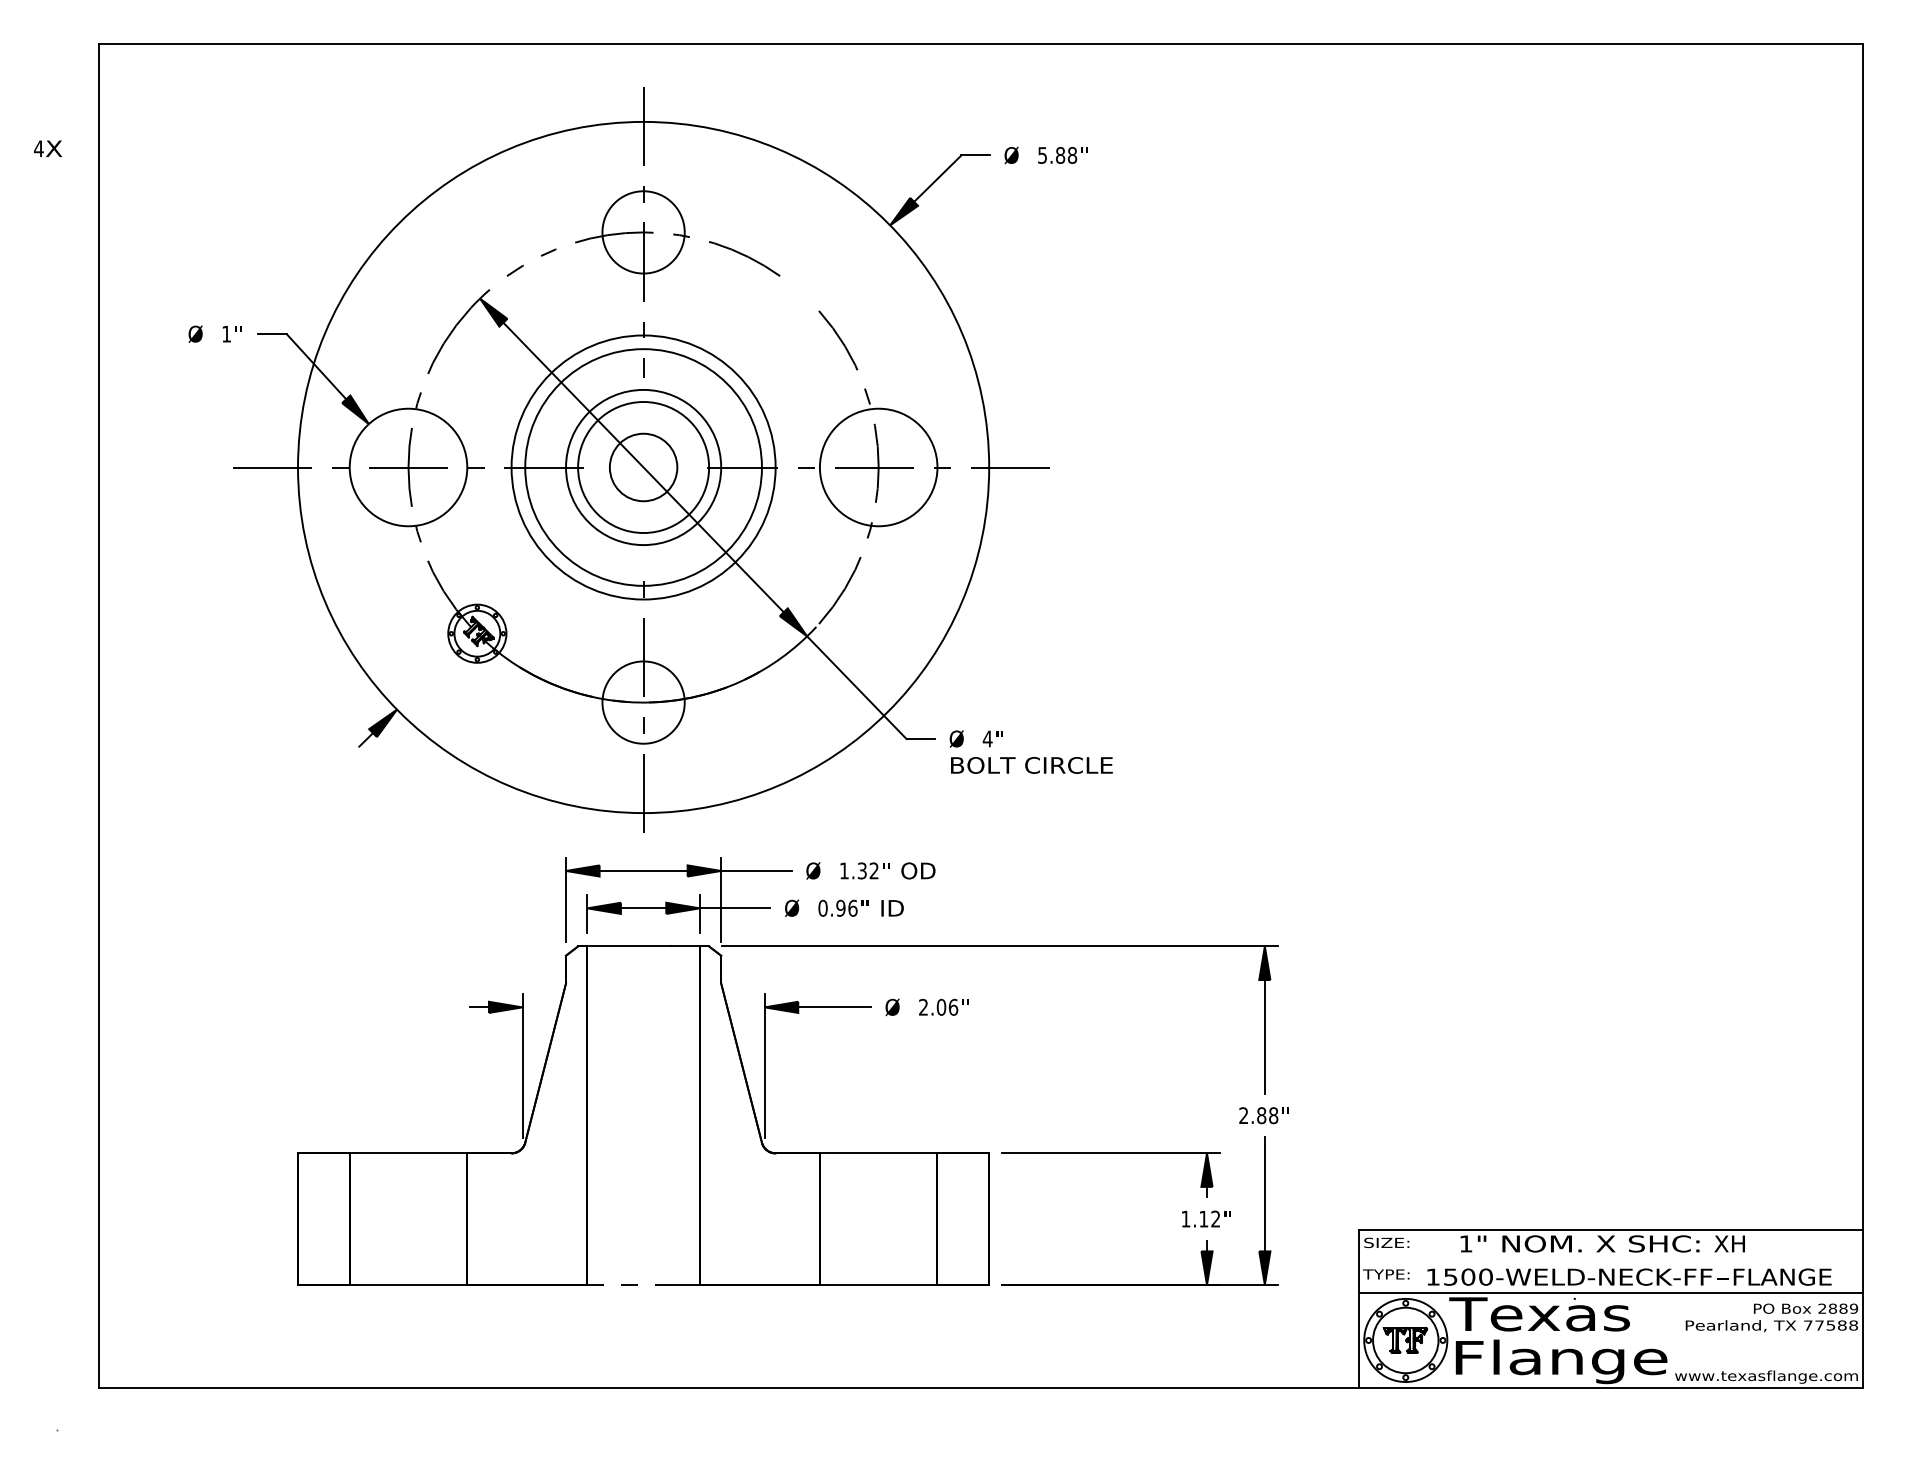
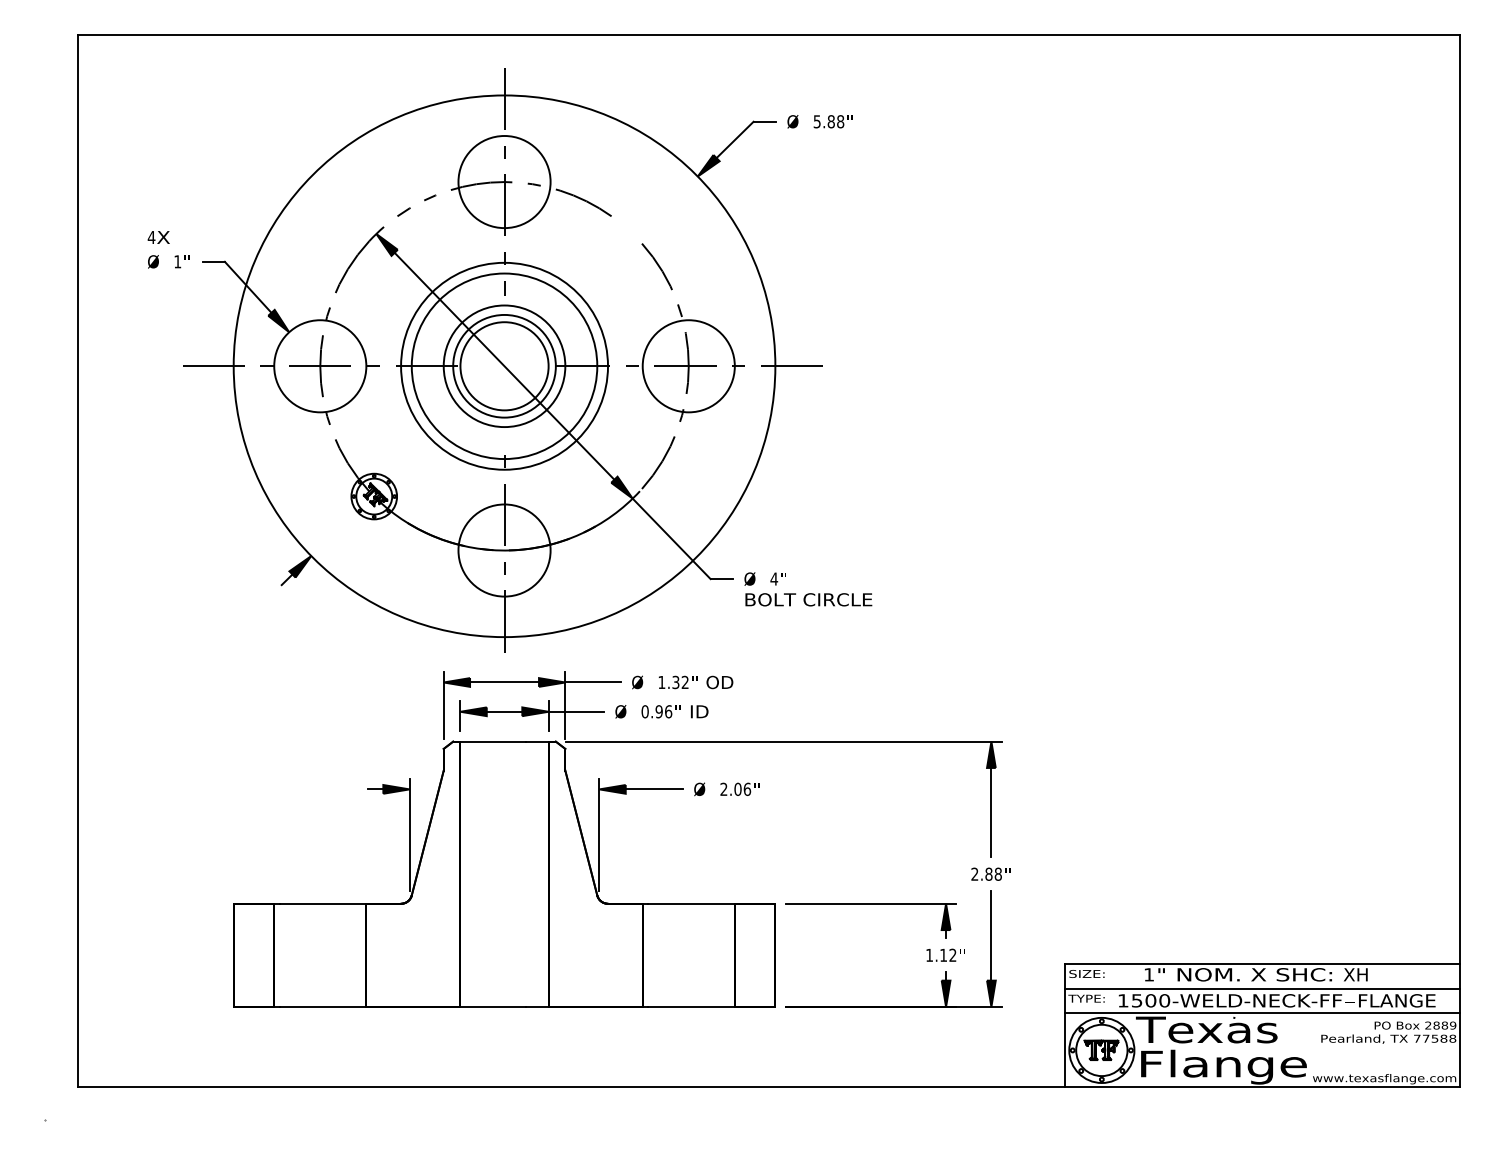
text: (47, 148) -> (158, 237), moved
circle: (643, 232) -> (504, 182), size x1.43
circle: (643, 467) -> (504, 366), size x1.67
circle: (643, 702) -> (504, 550), size x1.43
line: (1610, 1261) -> (1262, 988), added
line: (629, 1284) -> (493, 1006), dashed -> solid

